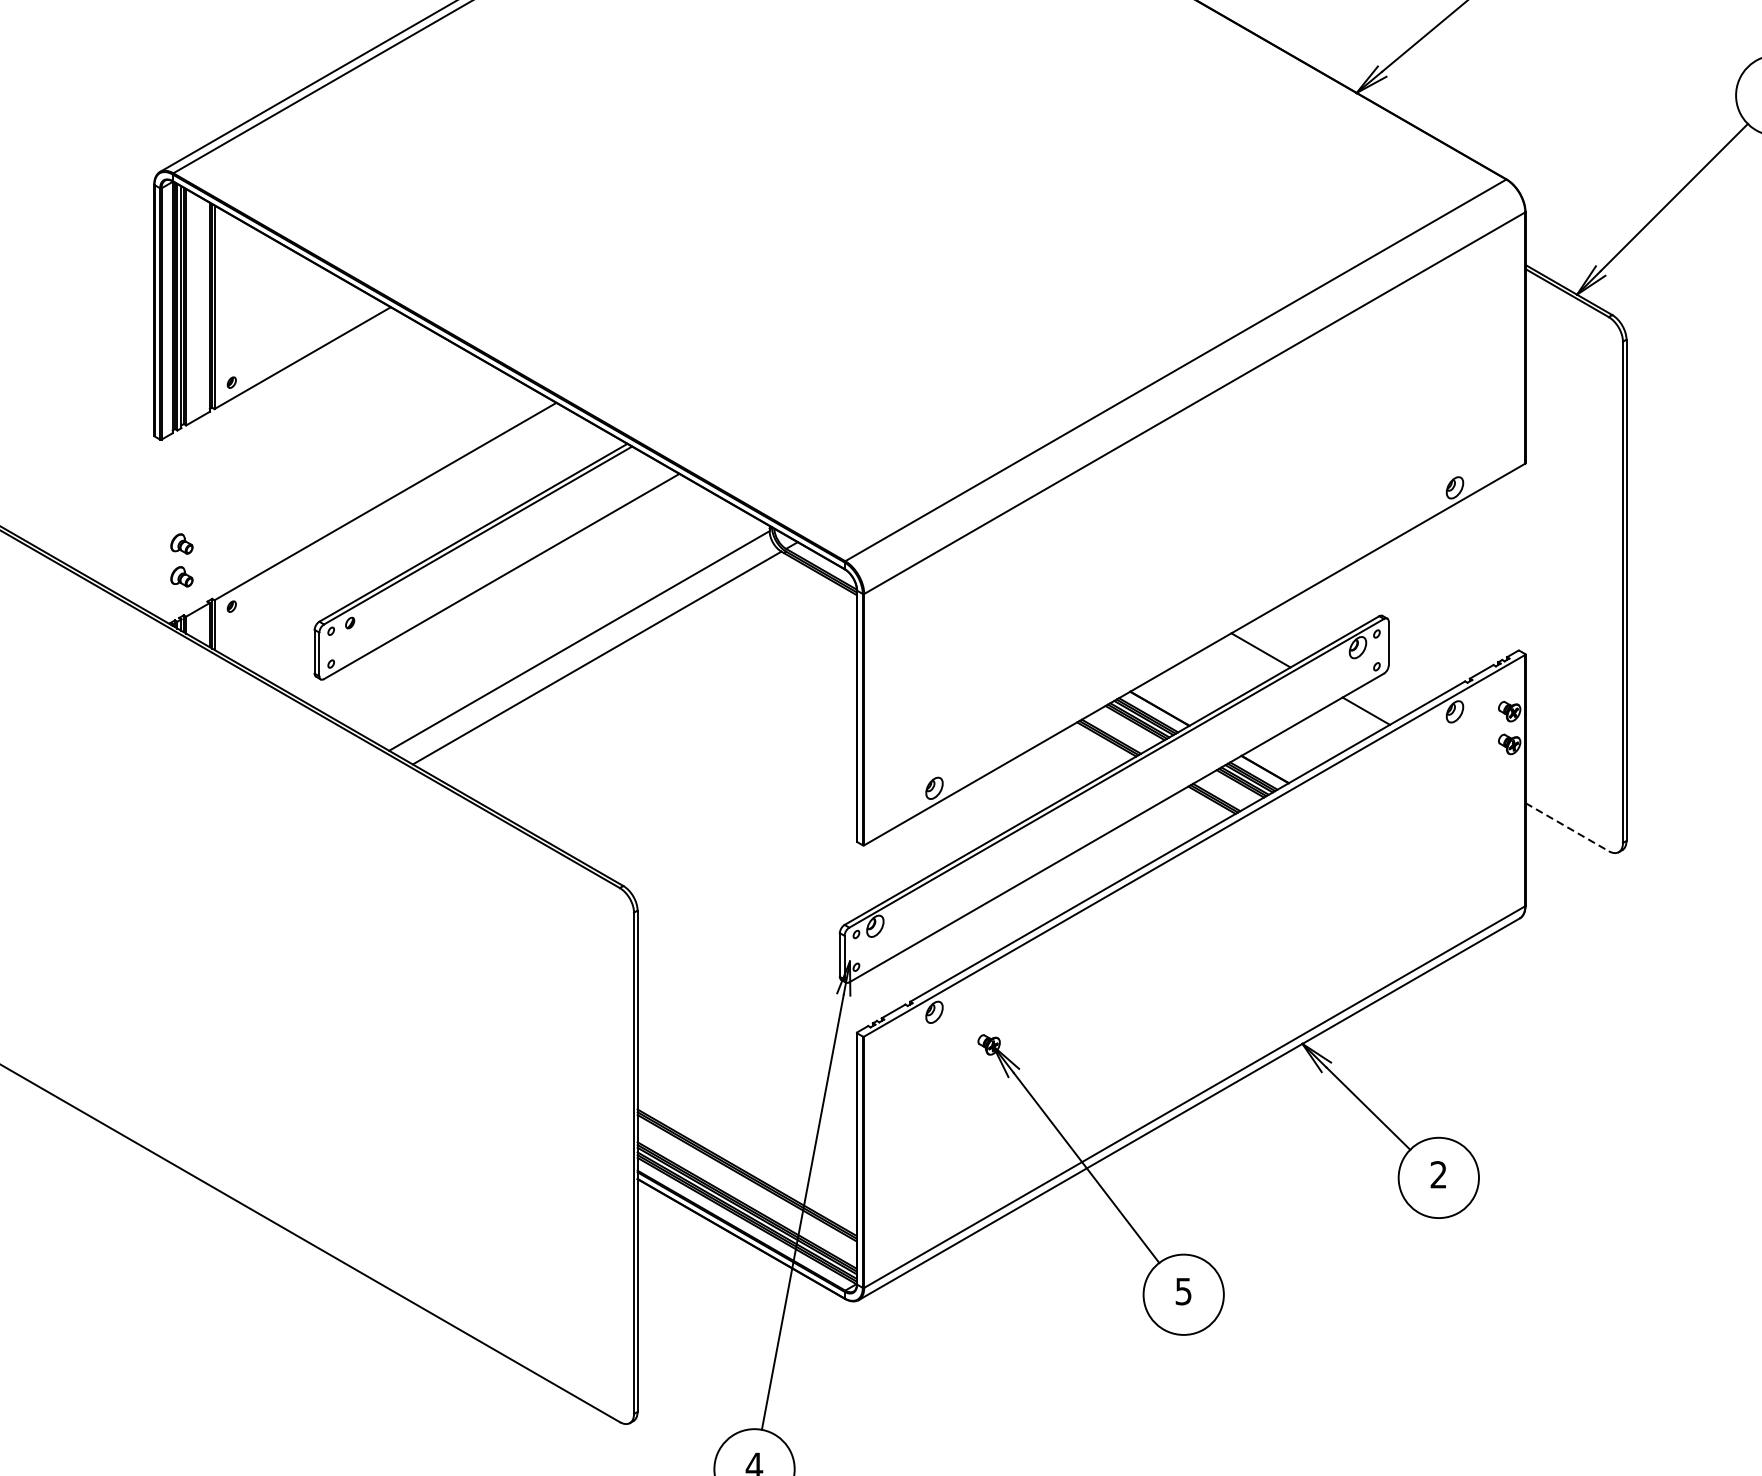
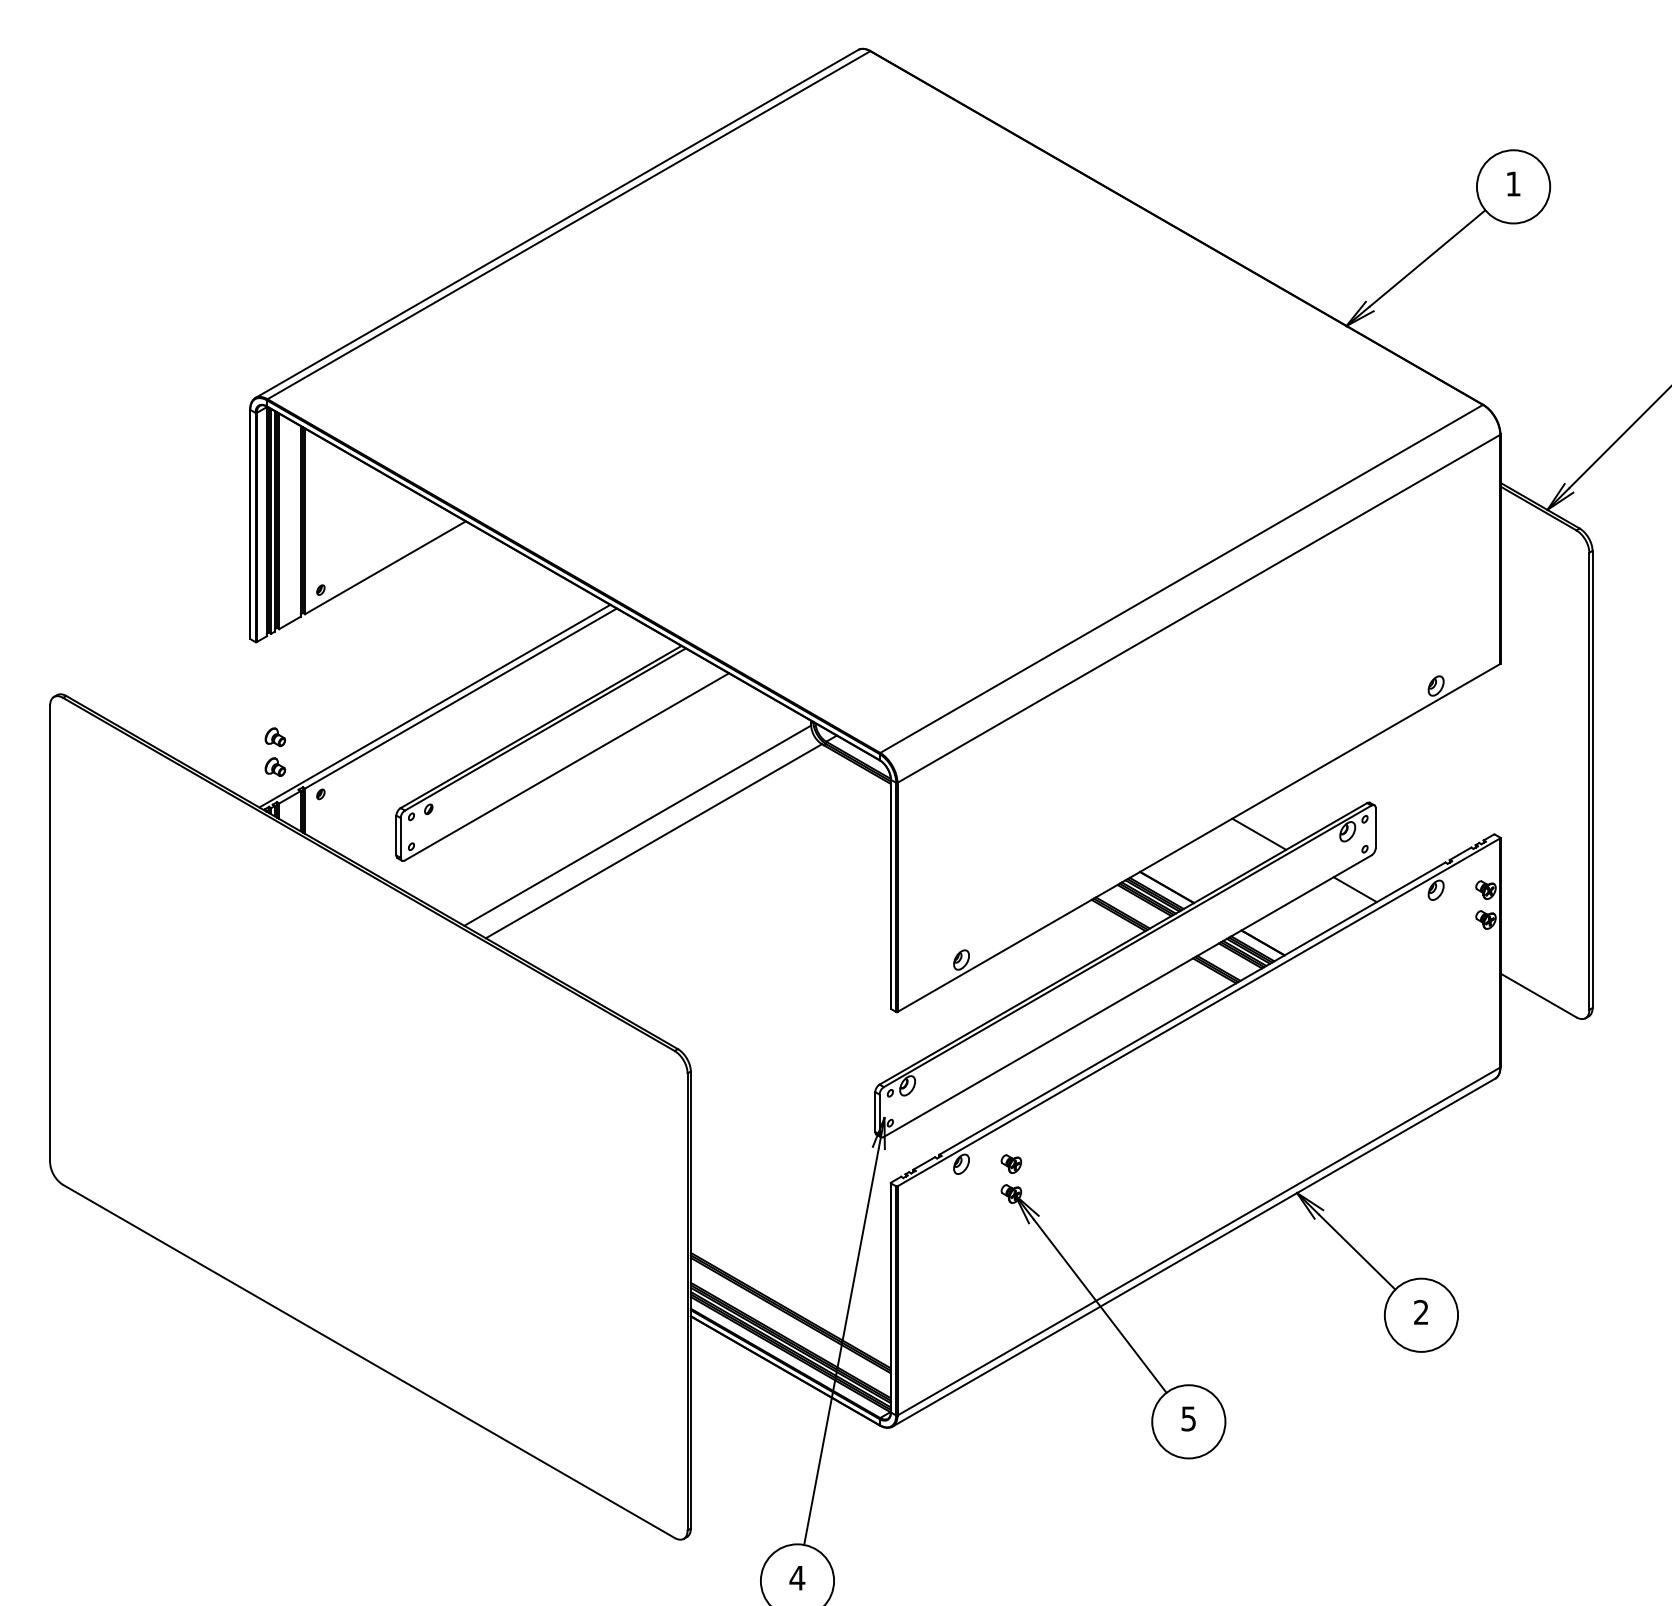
line: (356, 509) -> (434, 705), added
line: (1567, 827) -> (1538, 995), dashed -> solid
part: (989, 1011) -> (1011, 1163), added

